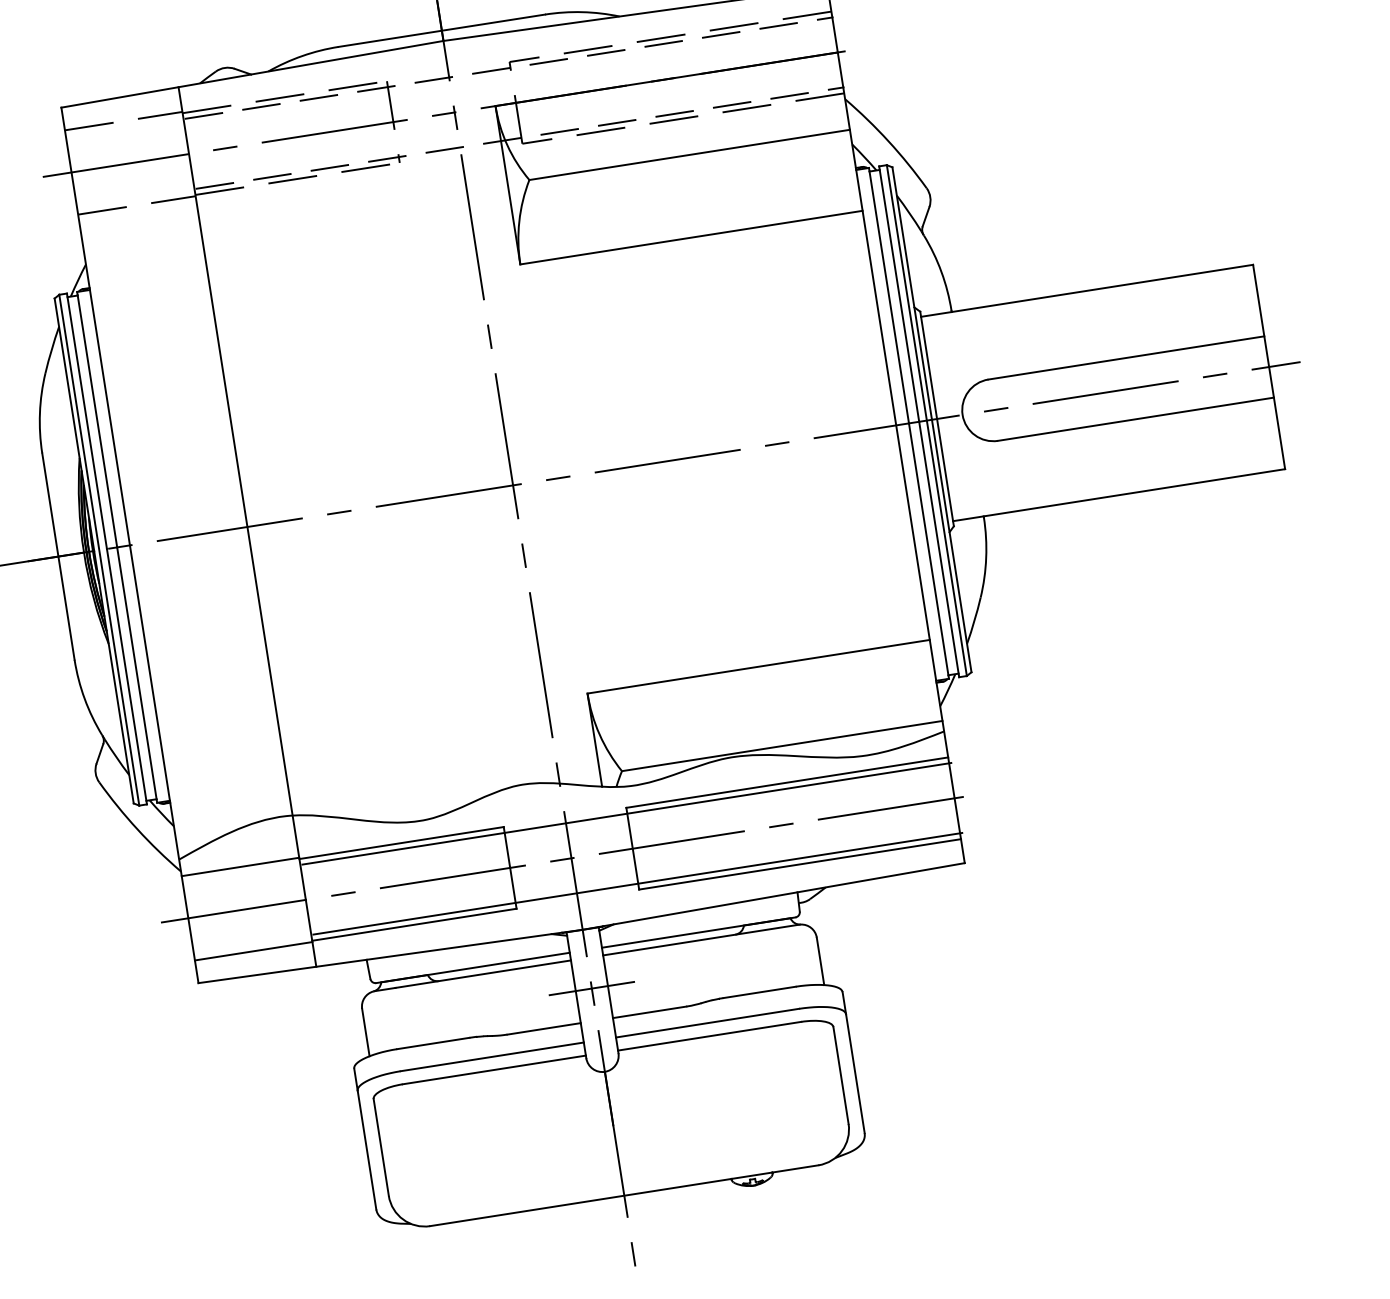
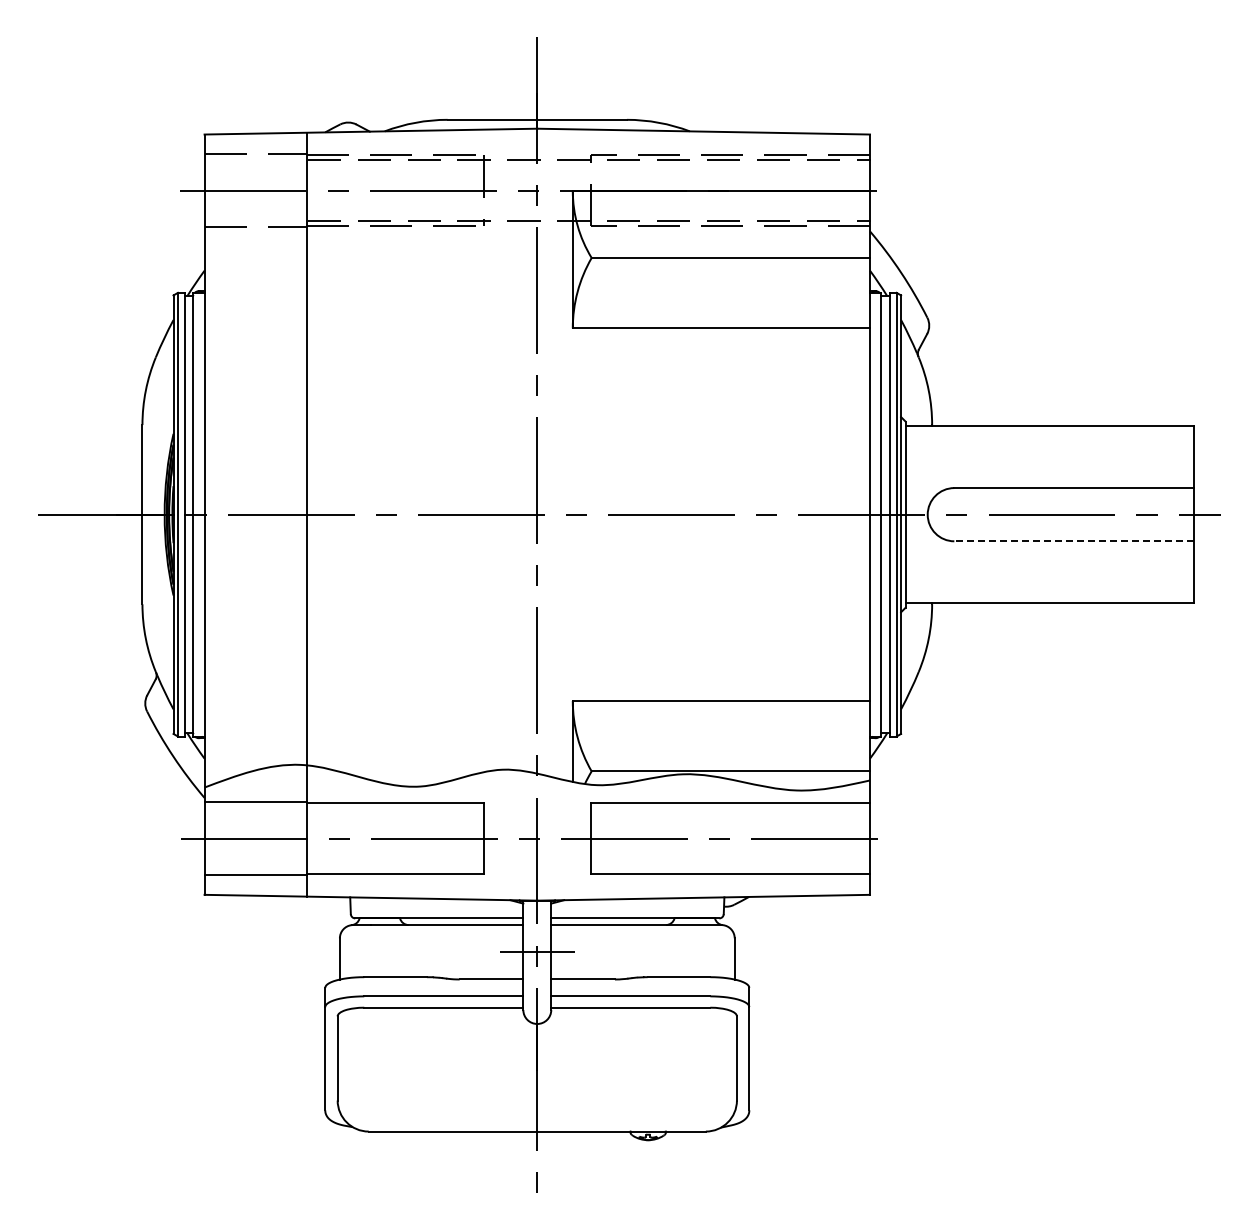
line: (1136, 419) -> (1074, 541), solid -> dashed
line: (626, 814) -> (589, 808), removed
line: (636, 883) -> (589, 868), removed

